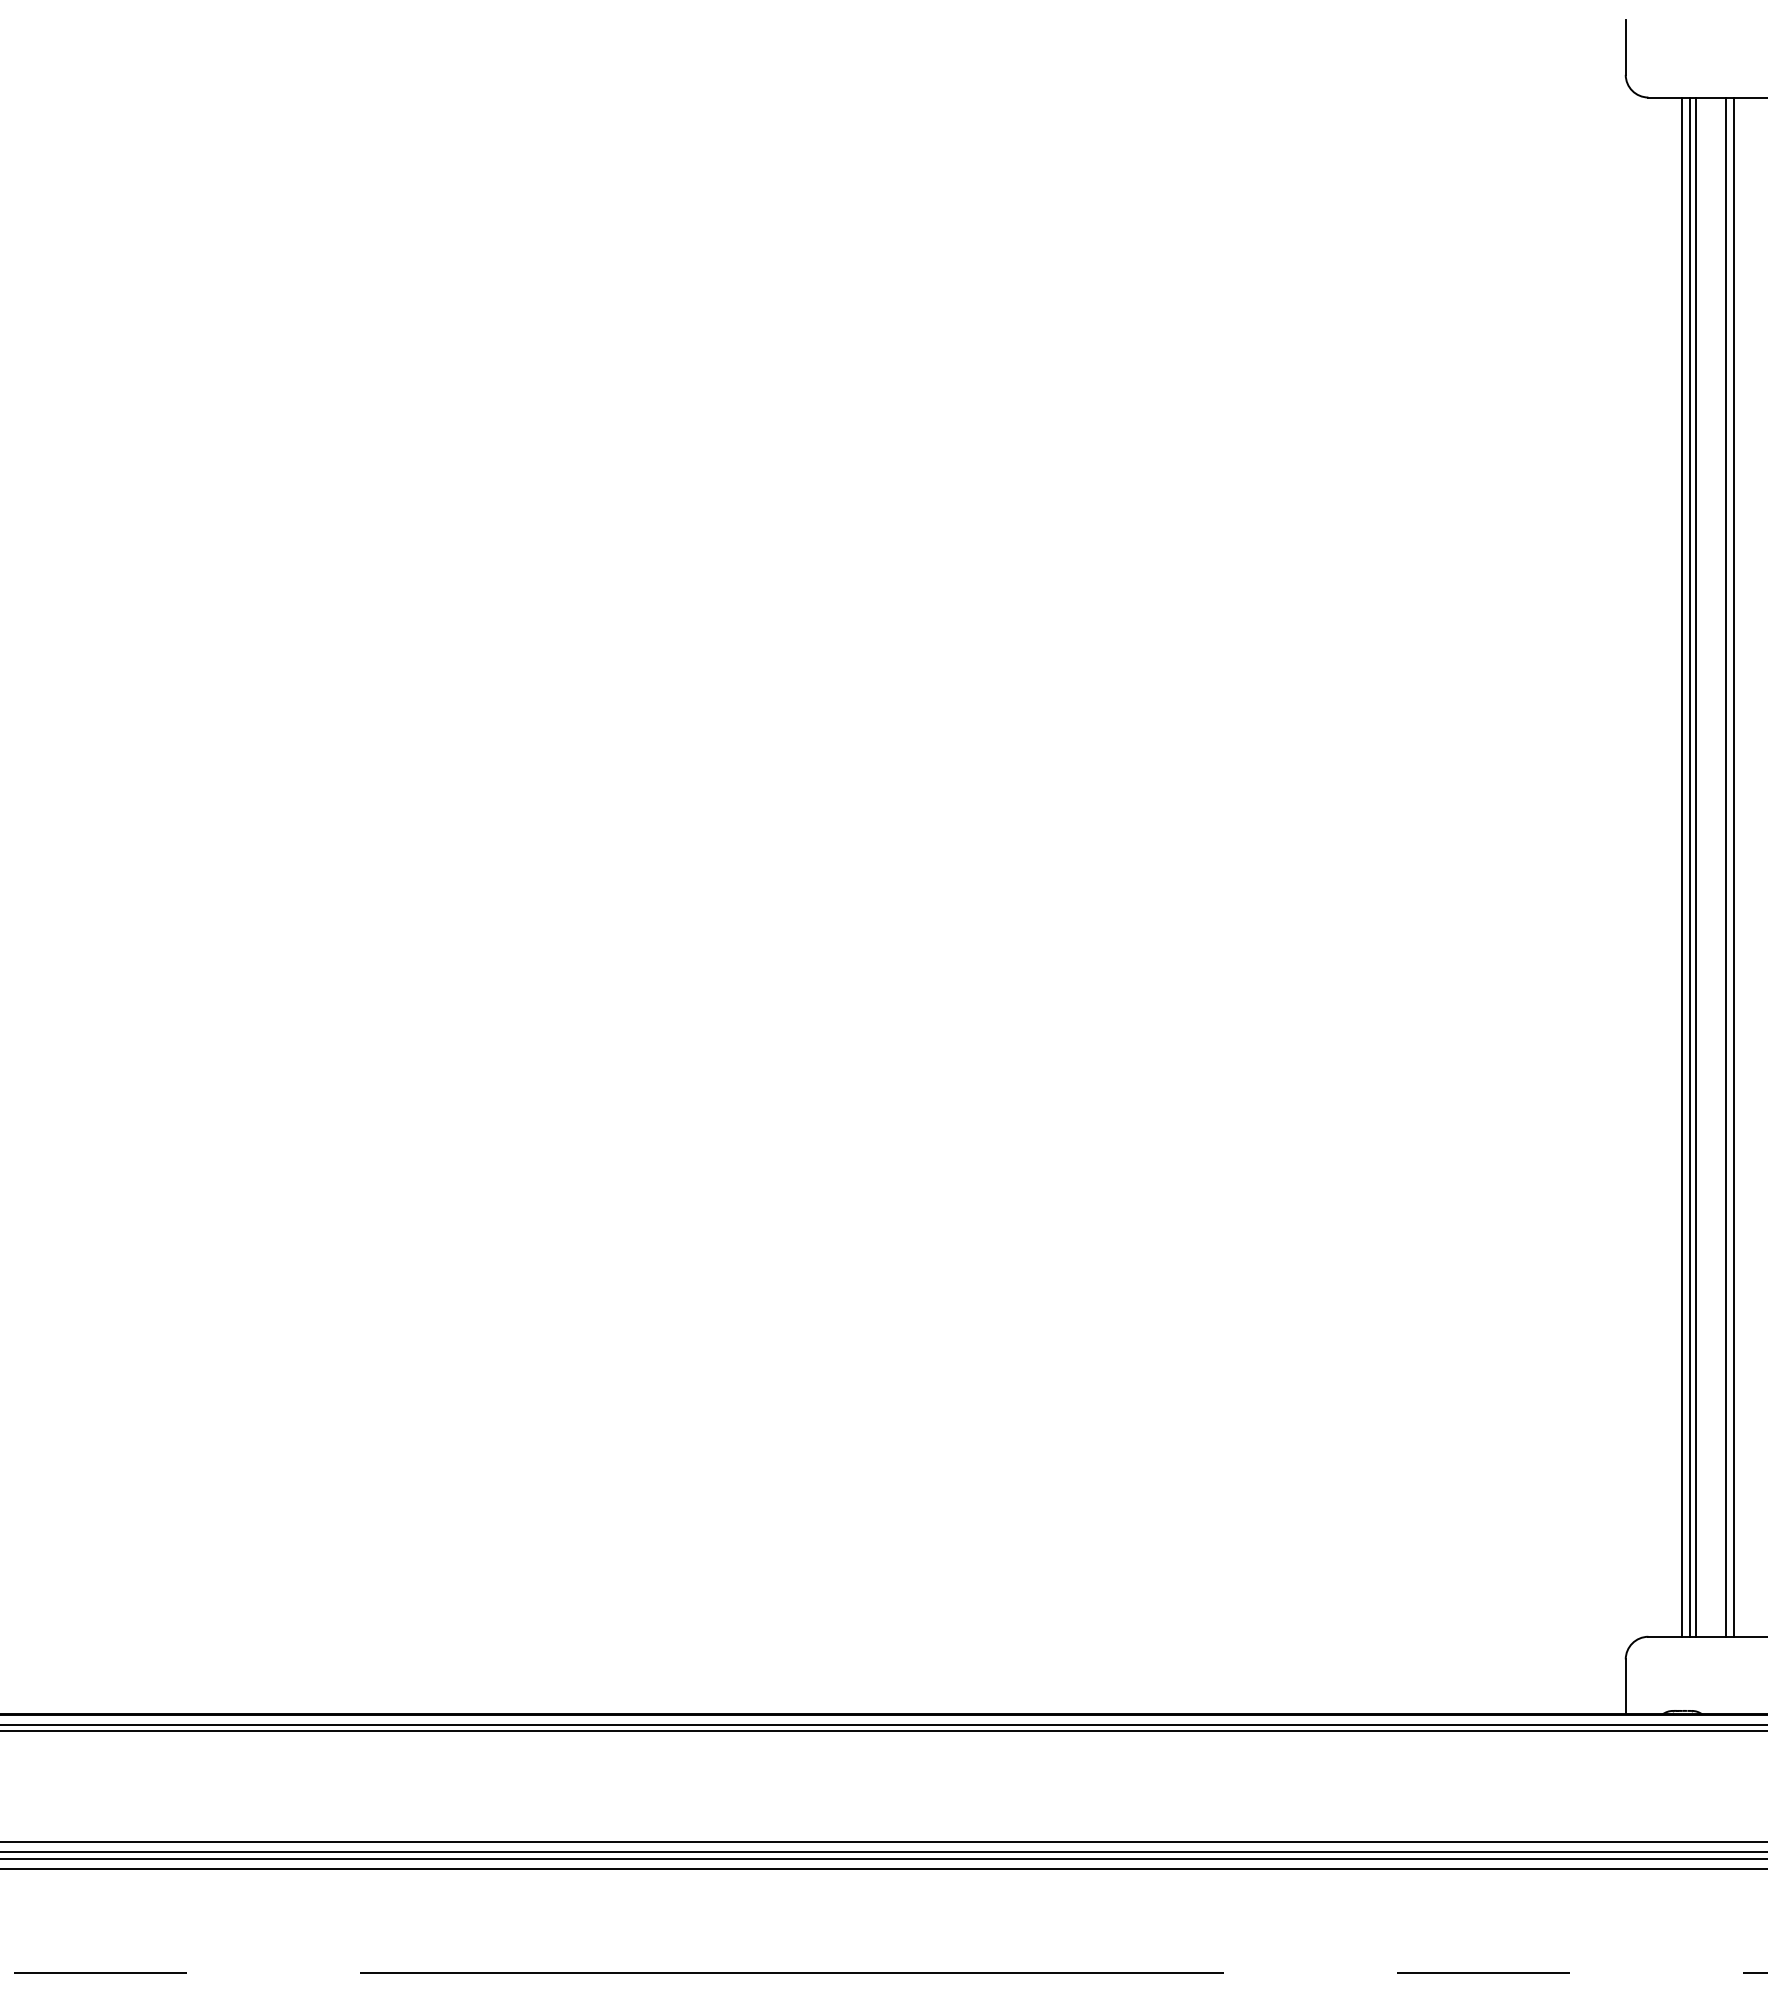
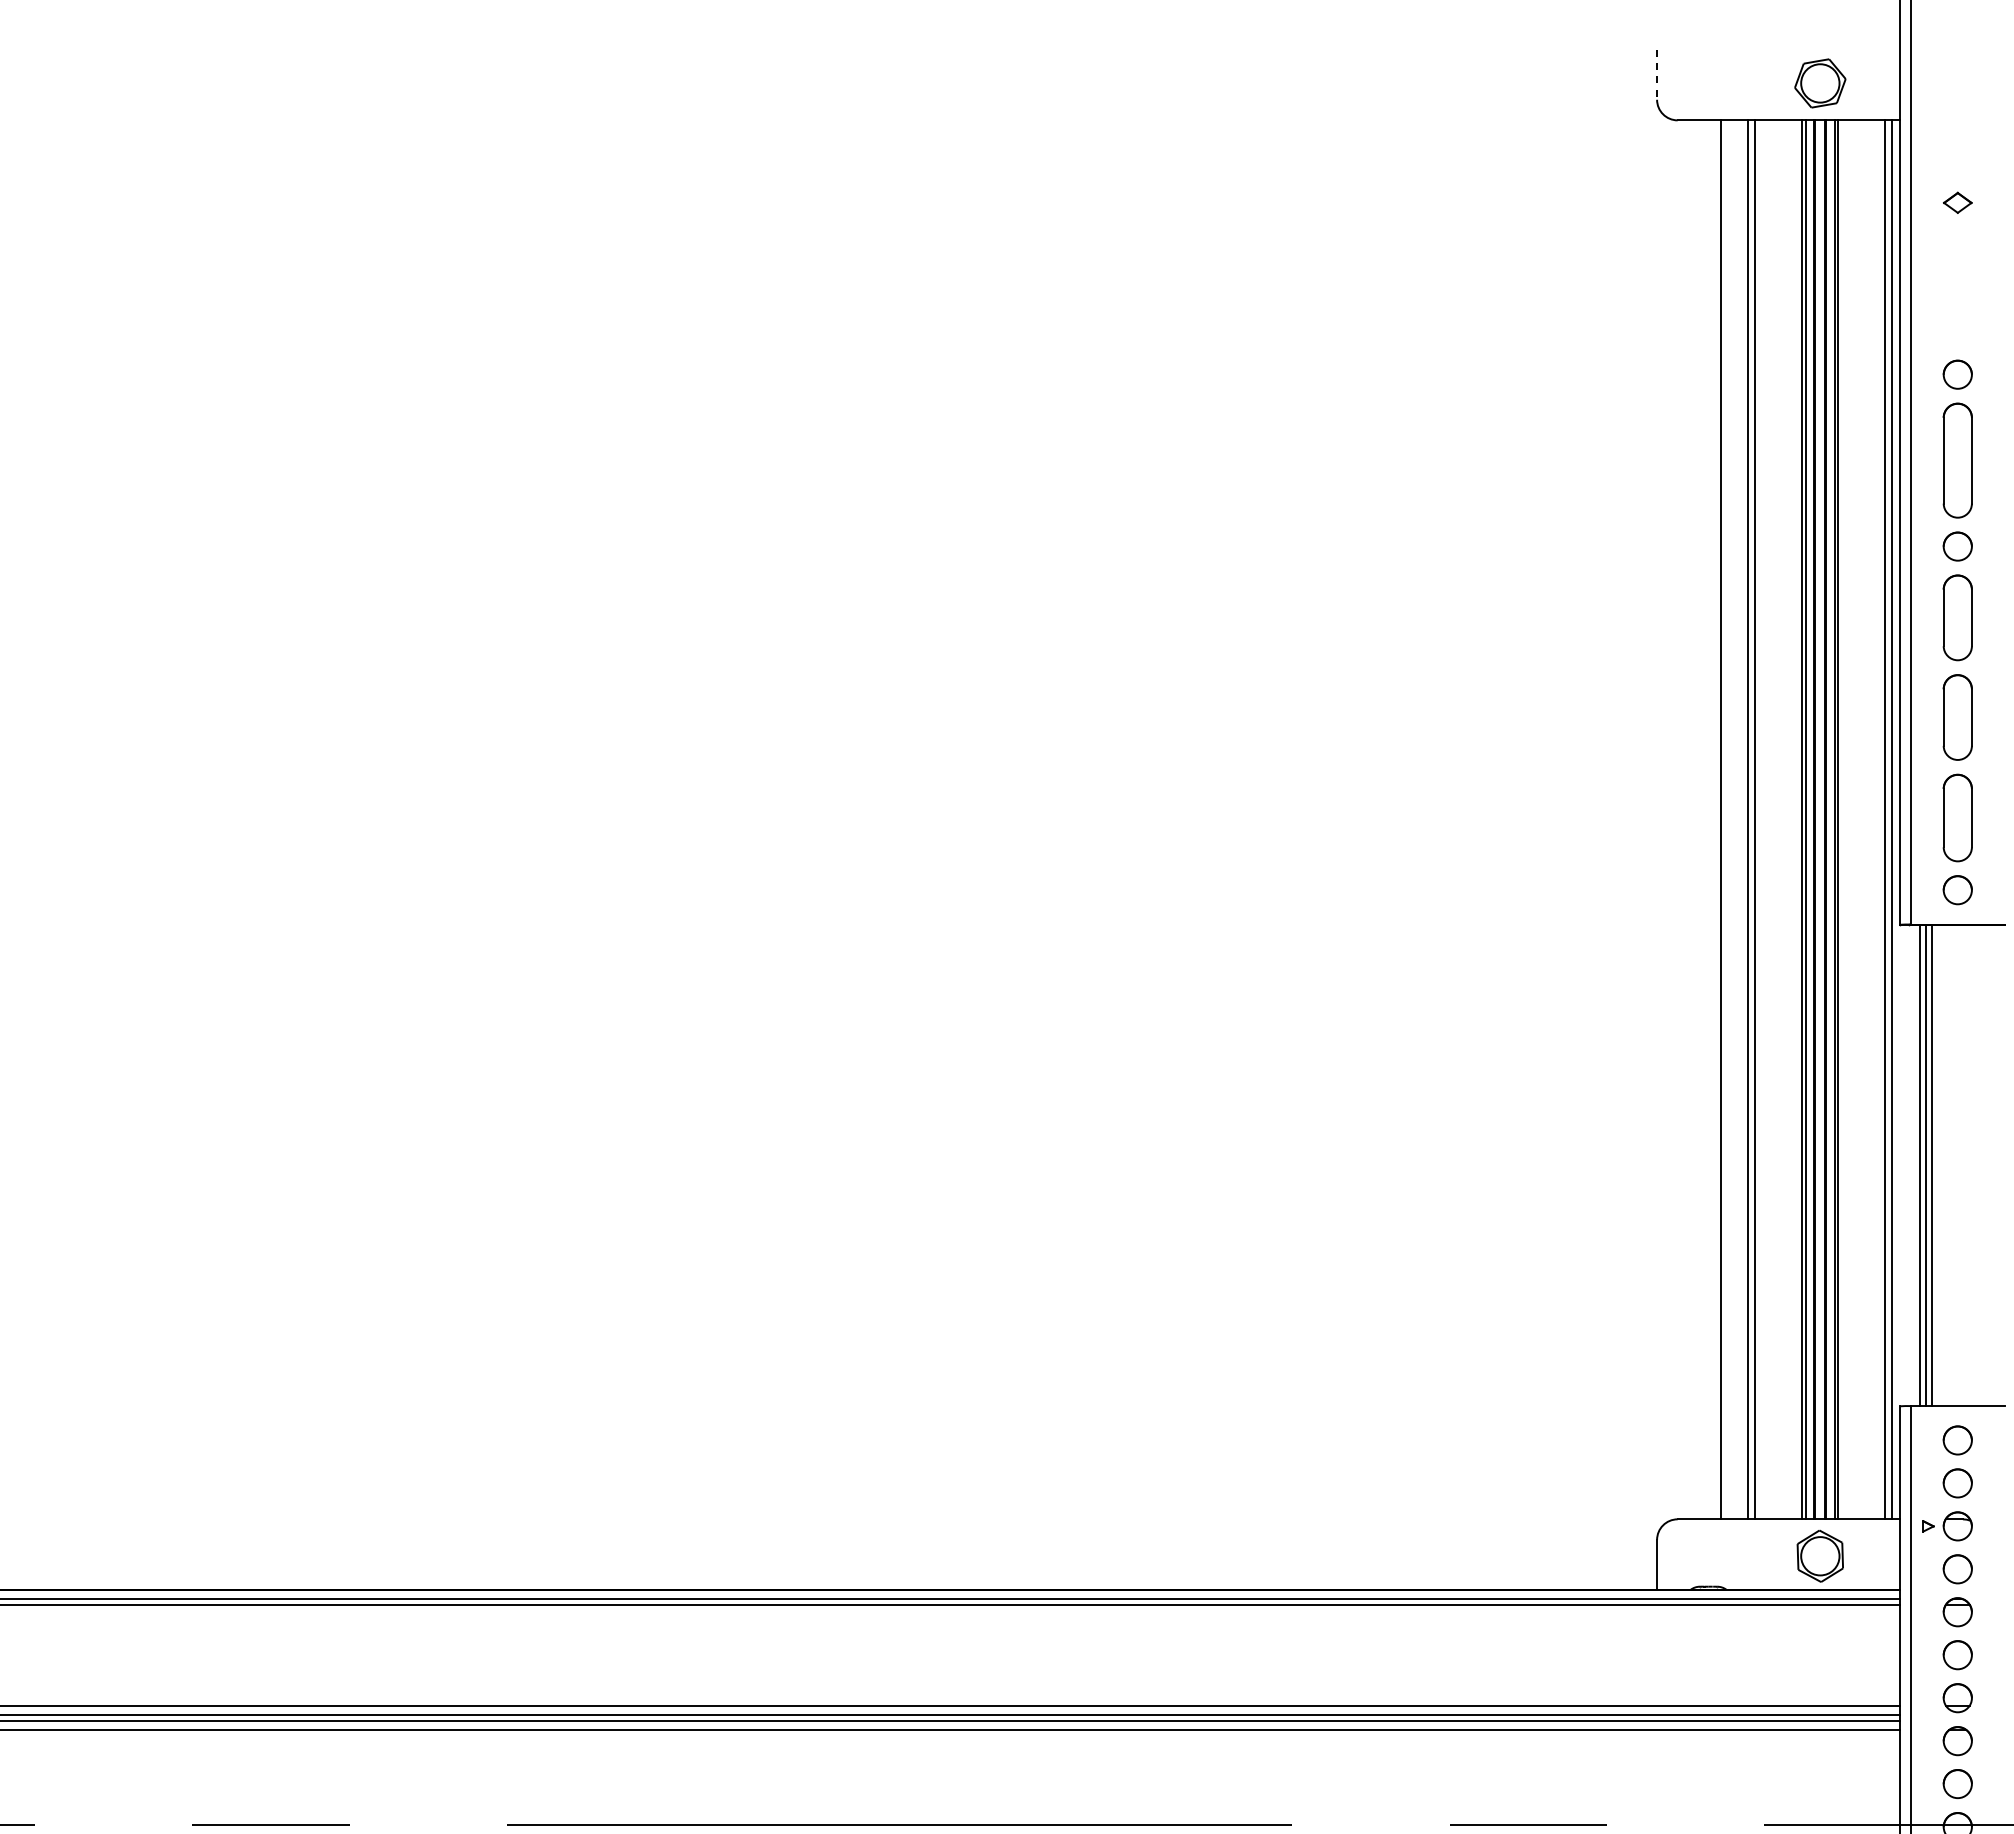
line: (1626, 47) -> (1657, 74), solid -> dashed
line: (1682, 866) -> (1708, 819), removed
line: (1690, 866) -> (1715, 819), removed

